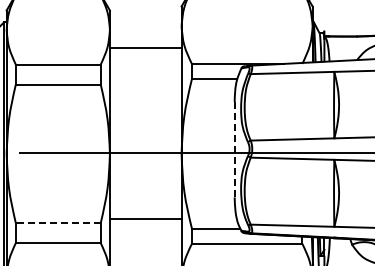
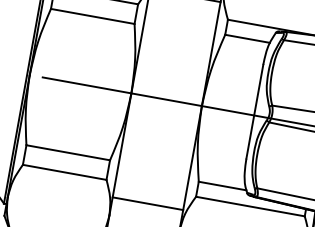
line: (234, 149) -> (254, 111), dashed -> solid
line: (145, 219) -> (147, 204), moved
line: (57, 223) -> (67, 152), dashed -> solid

